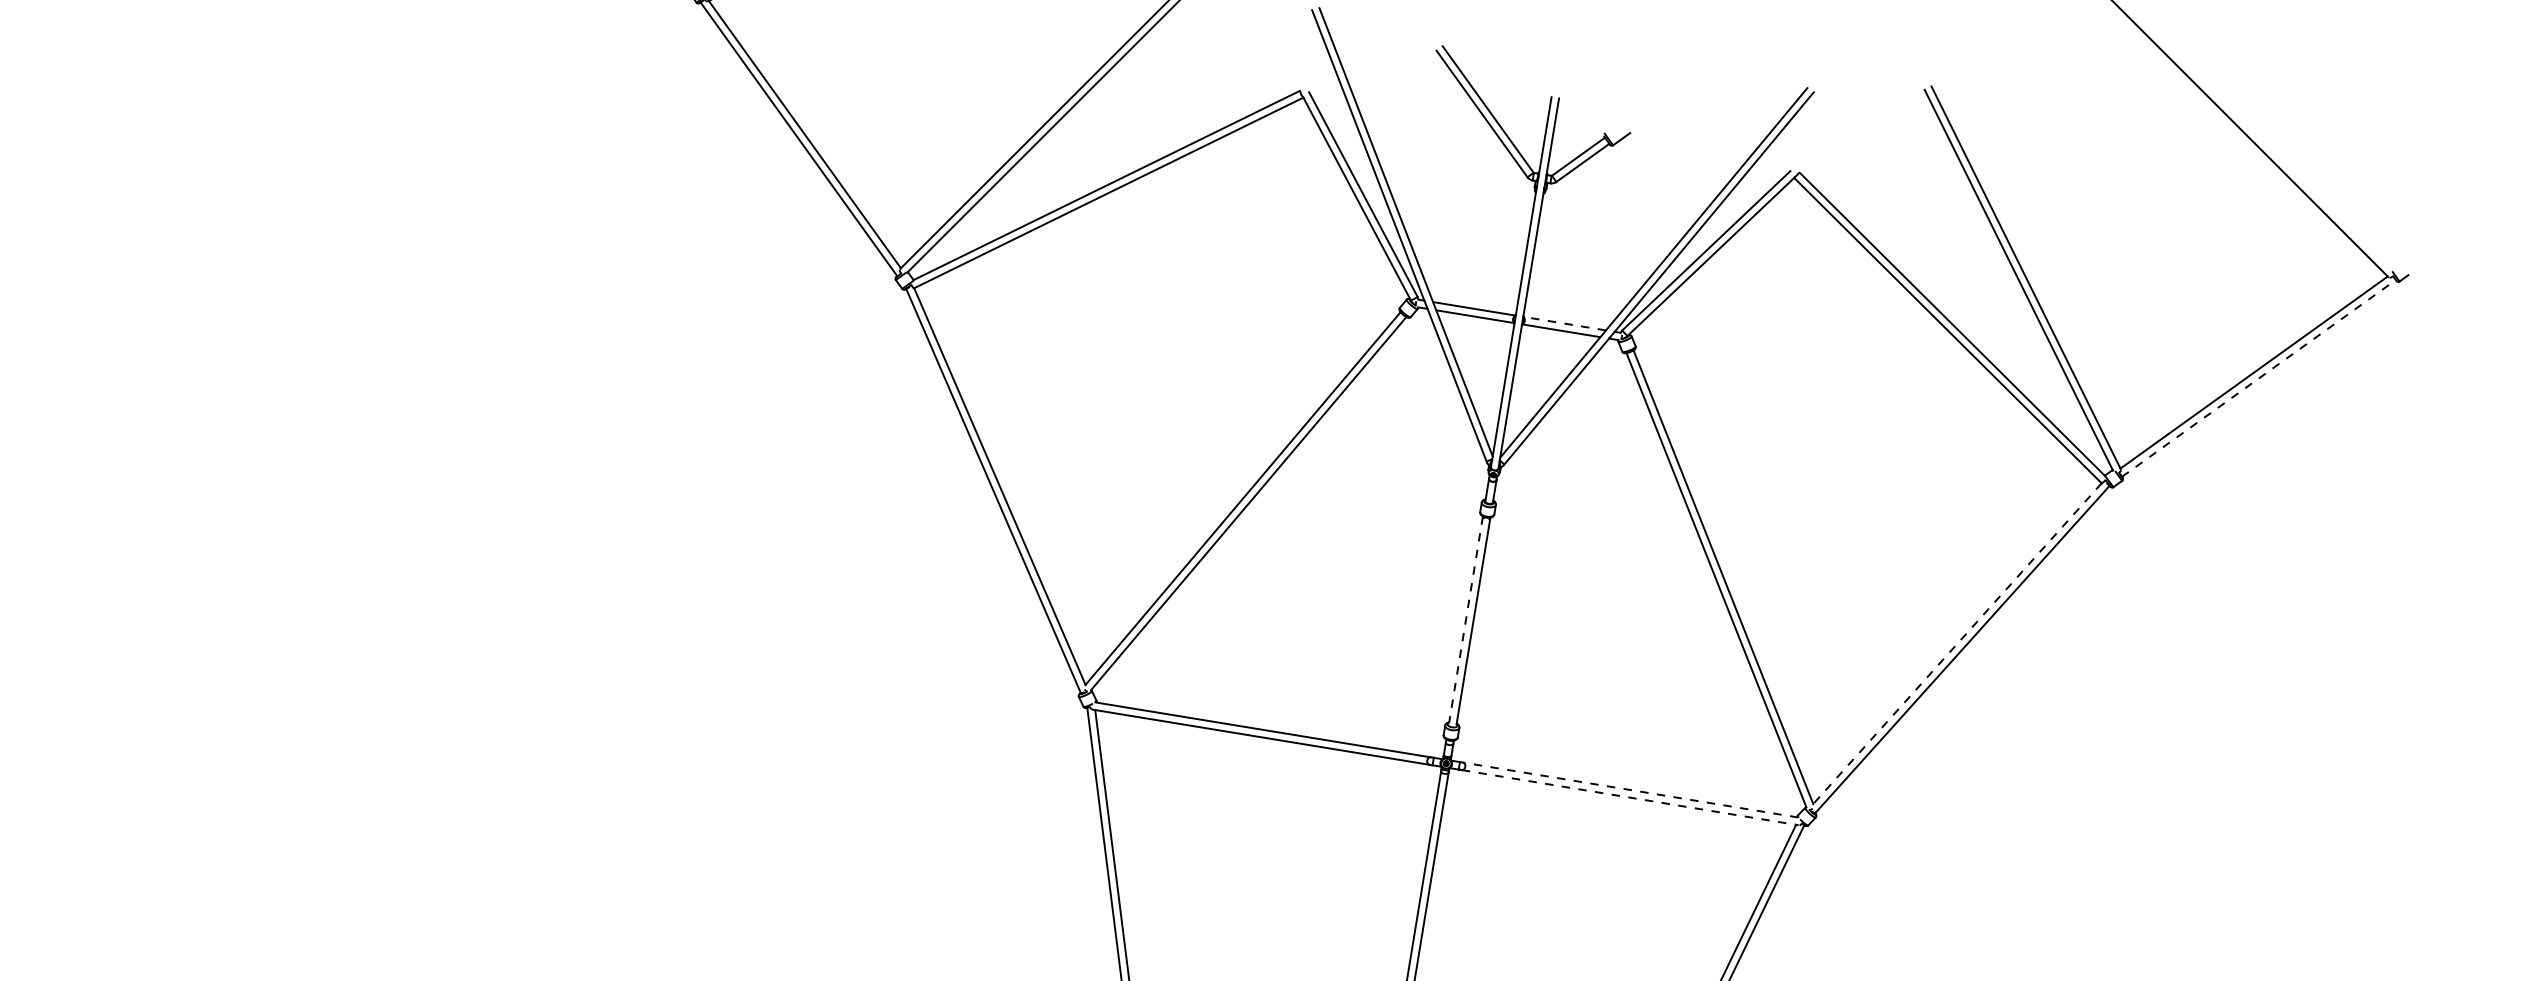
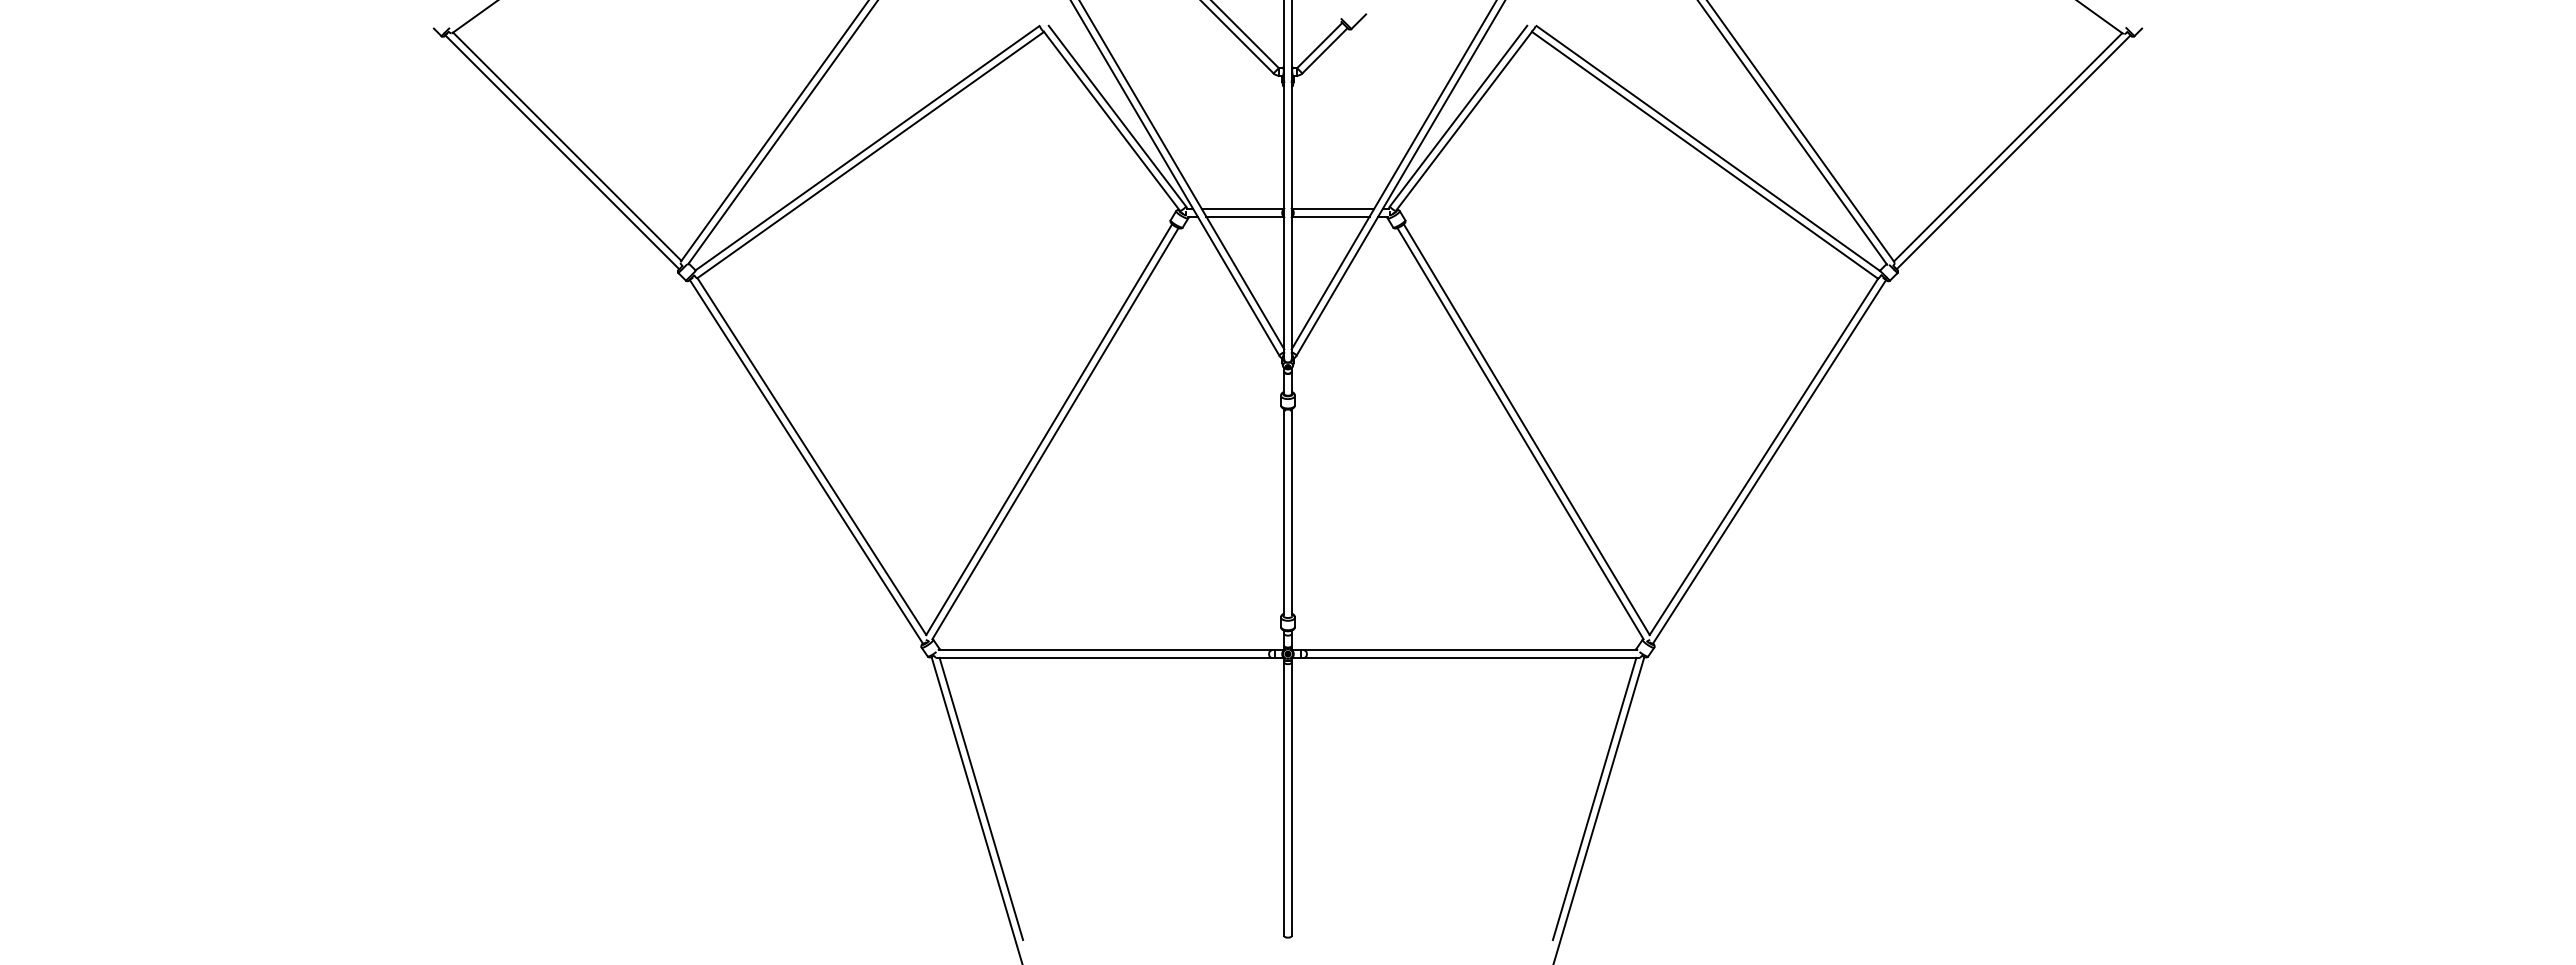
line: (1565, 323) -> (1333, 209), dashed -> solid
line: (2259, 377) -> (2014, 151), dashed -> solid
line: (1466, 619) -> (1284, 511), dashed -> solid
line: (1957, 643) -> (1763, 456), dashed -> solid
line: (1630, 790) -> (1470, 650), dashed -> solid
line: (1631, 797) -> (1472, 657), dashed -> solid

